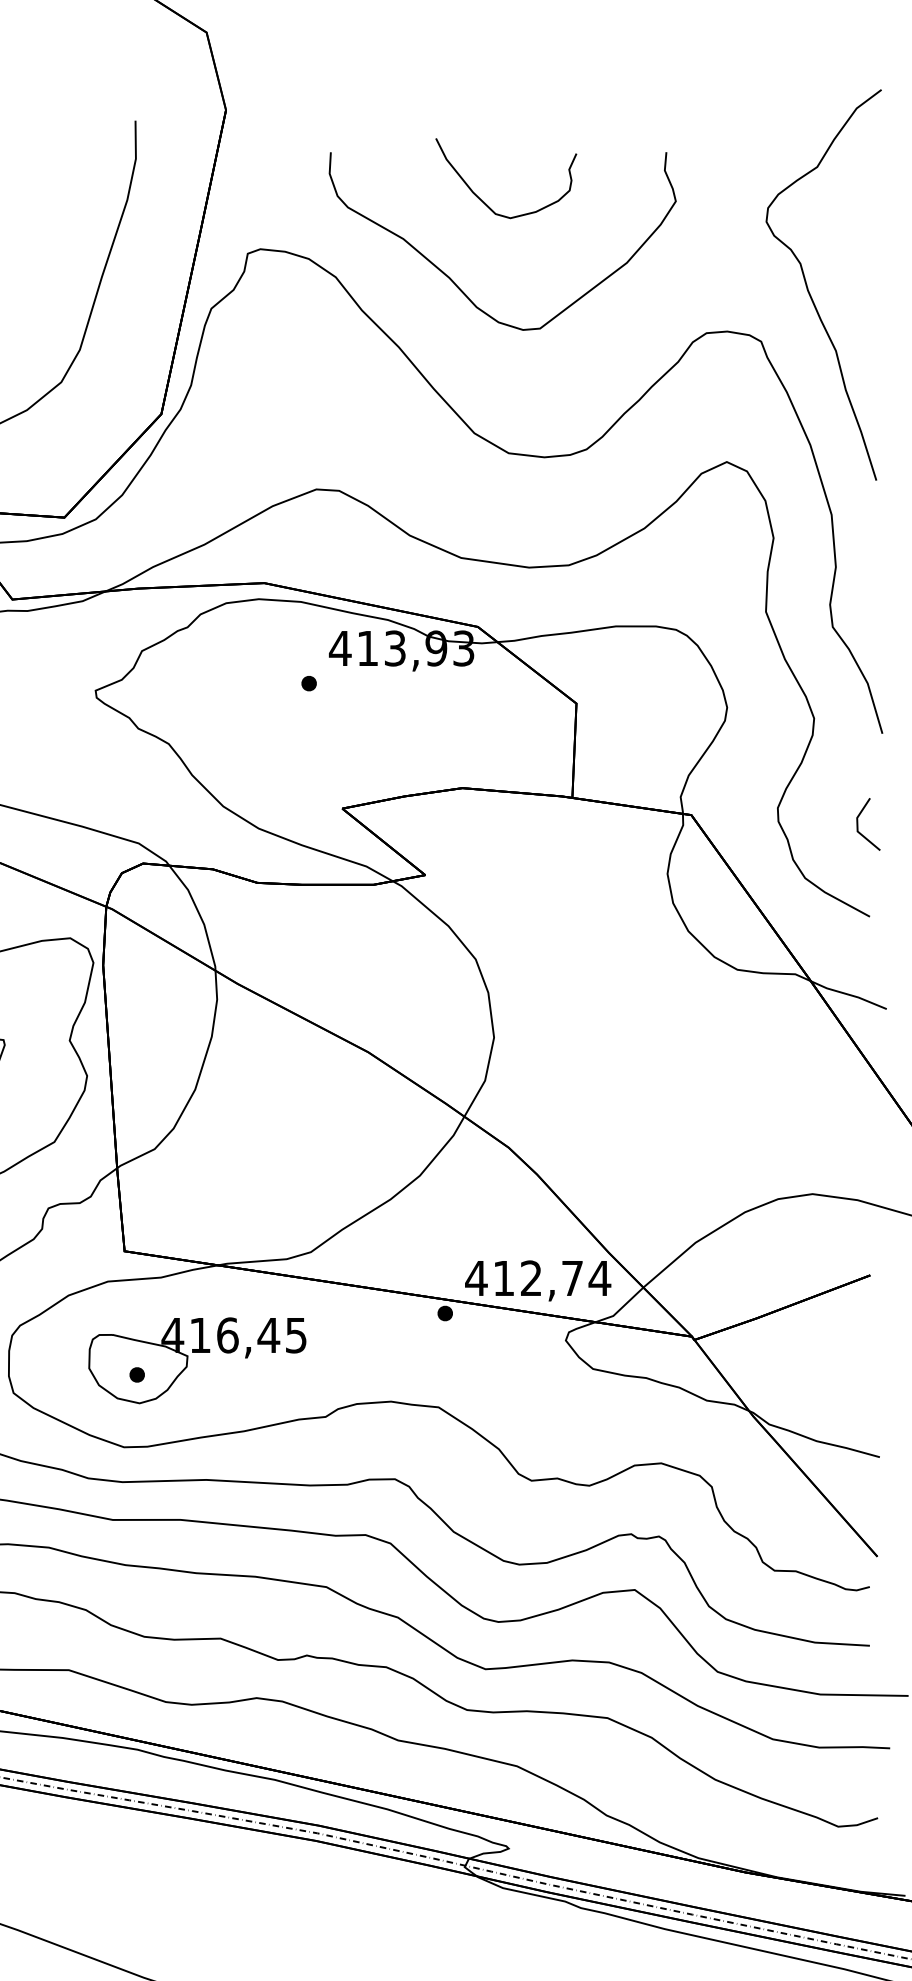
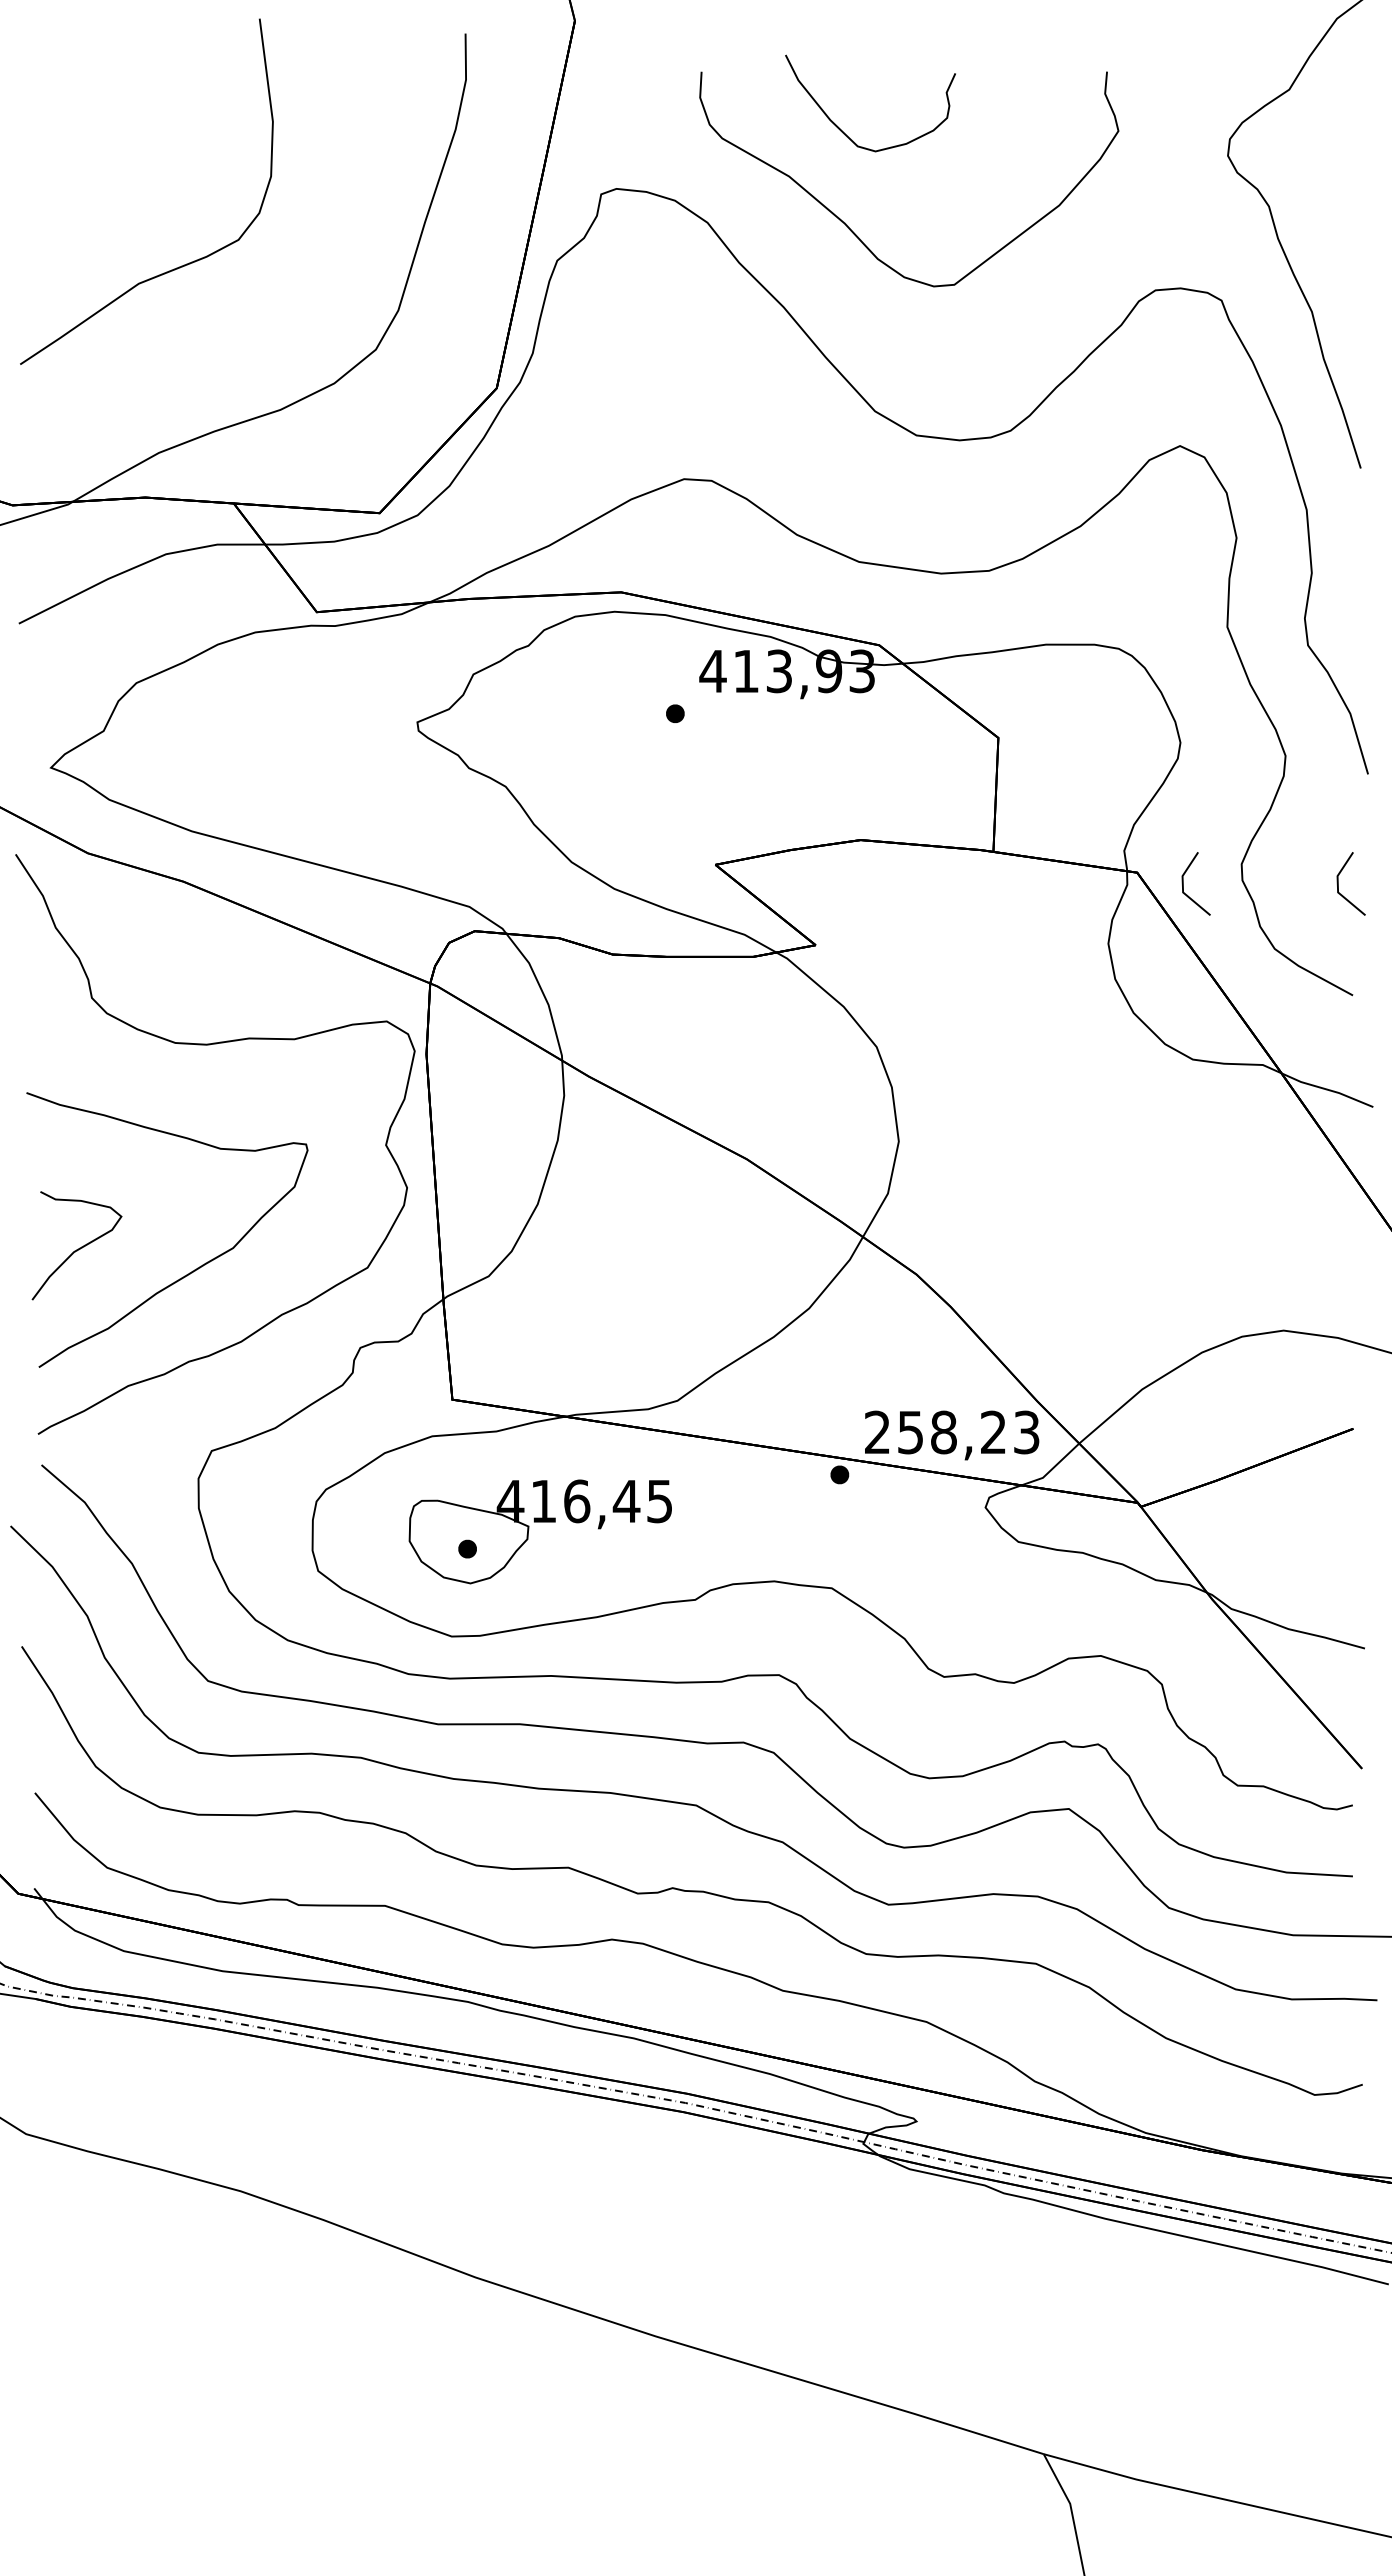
curve: (483, 200) -> (842, 130), moved
line: (729, 824) -> (1183, 883), added
text: (537, 1278) -> (951, 1432), 412,74 -> 258,23

